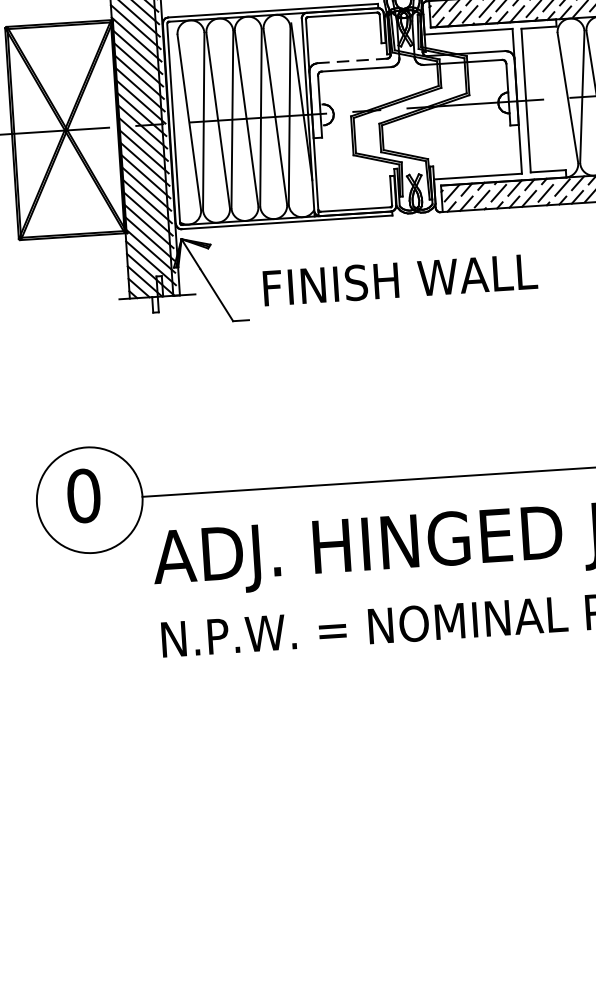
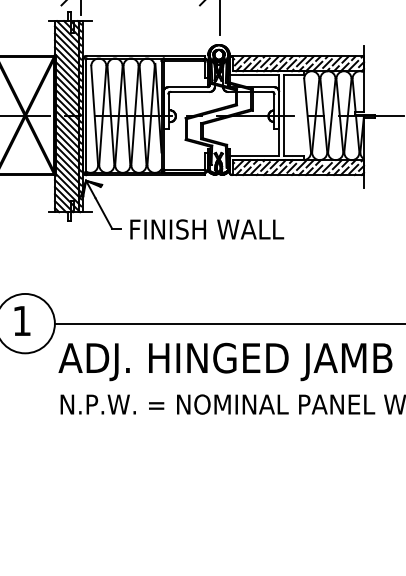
line: (352, 61) -> (188, 87), dashed -> solid
text: (400, 279) -> (207, 229), moved
text: (84, 494) -> (22, 320), 0 -> 1

